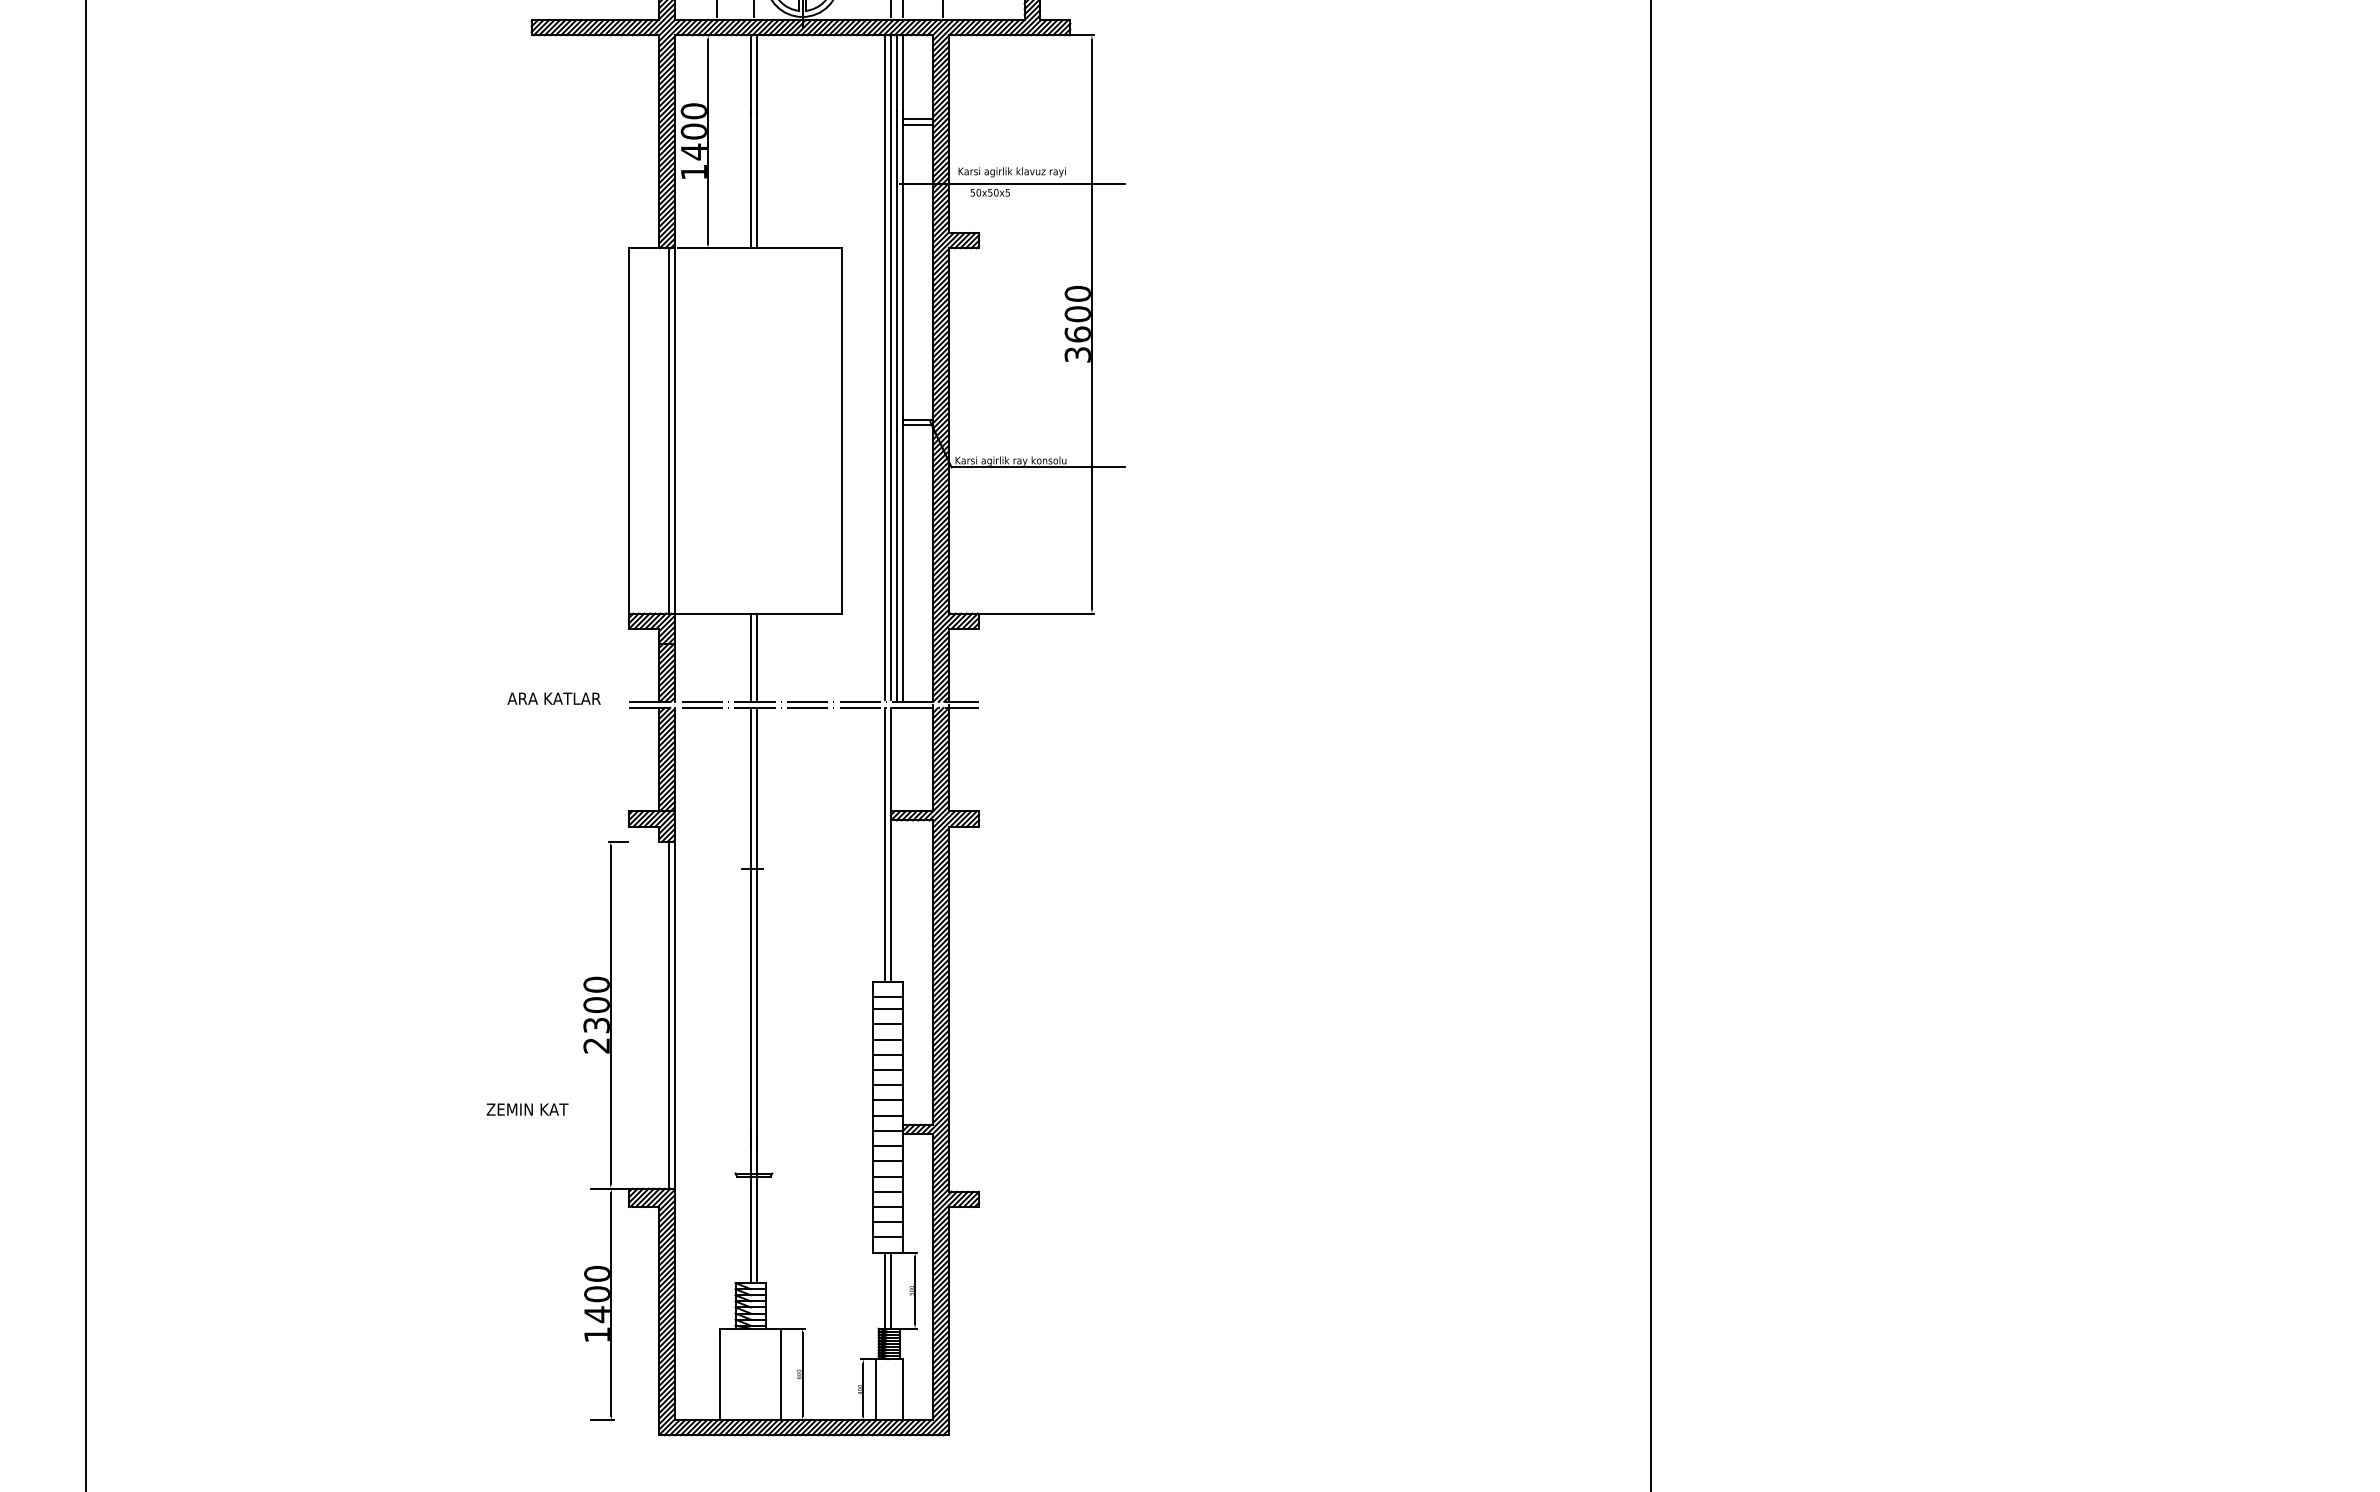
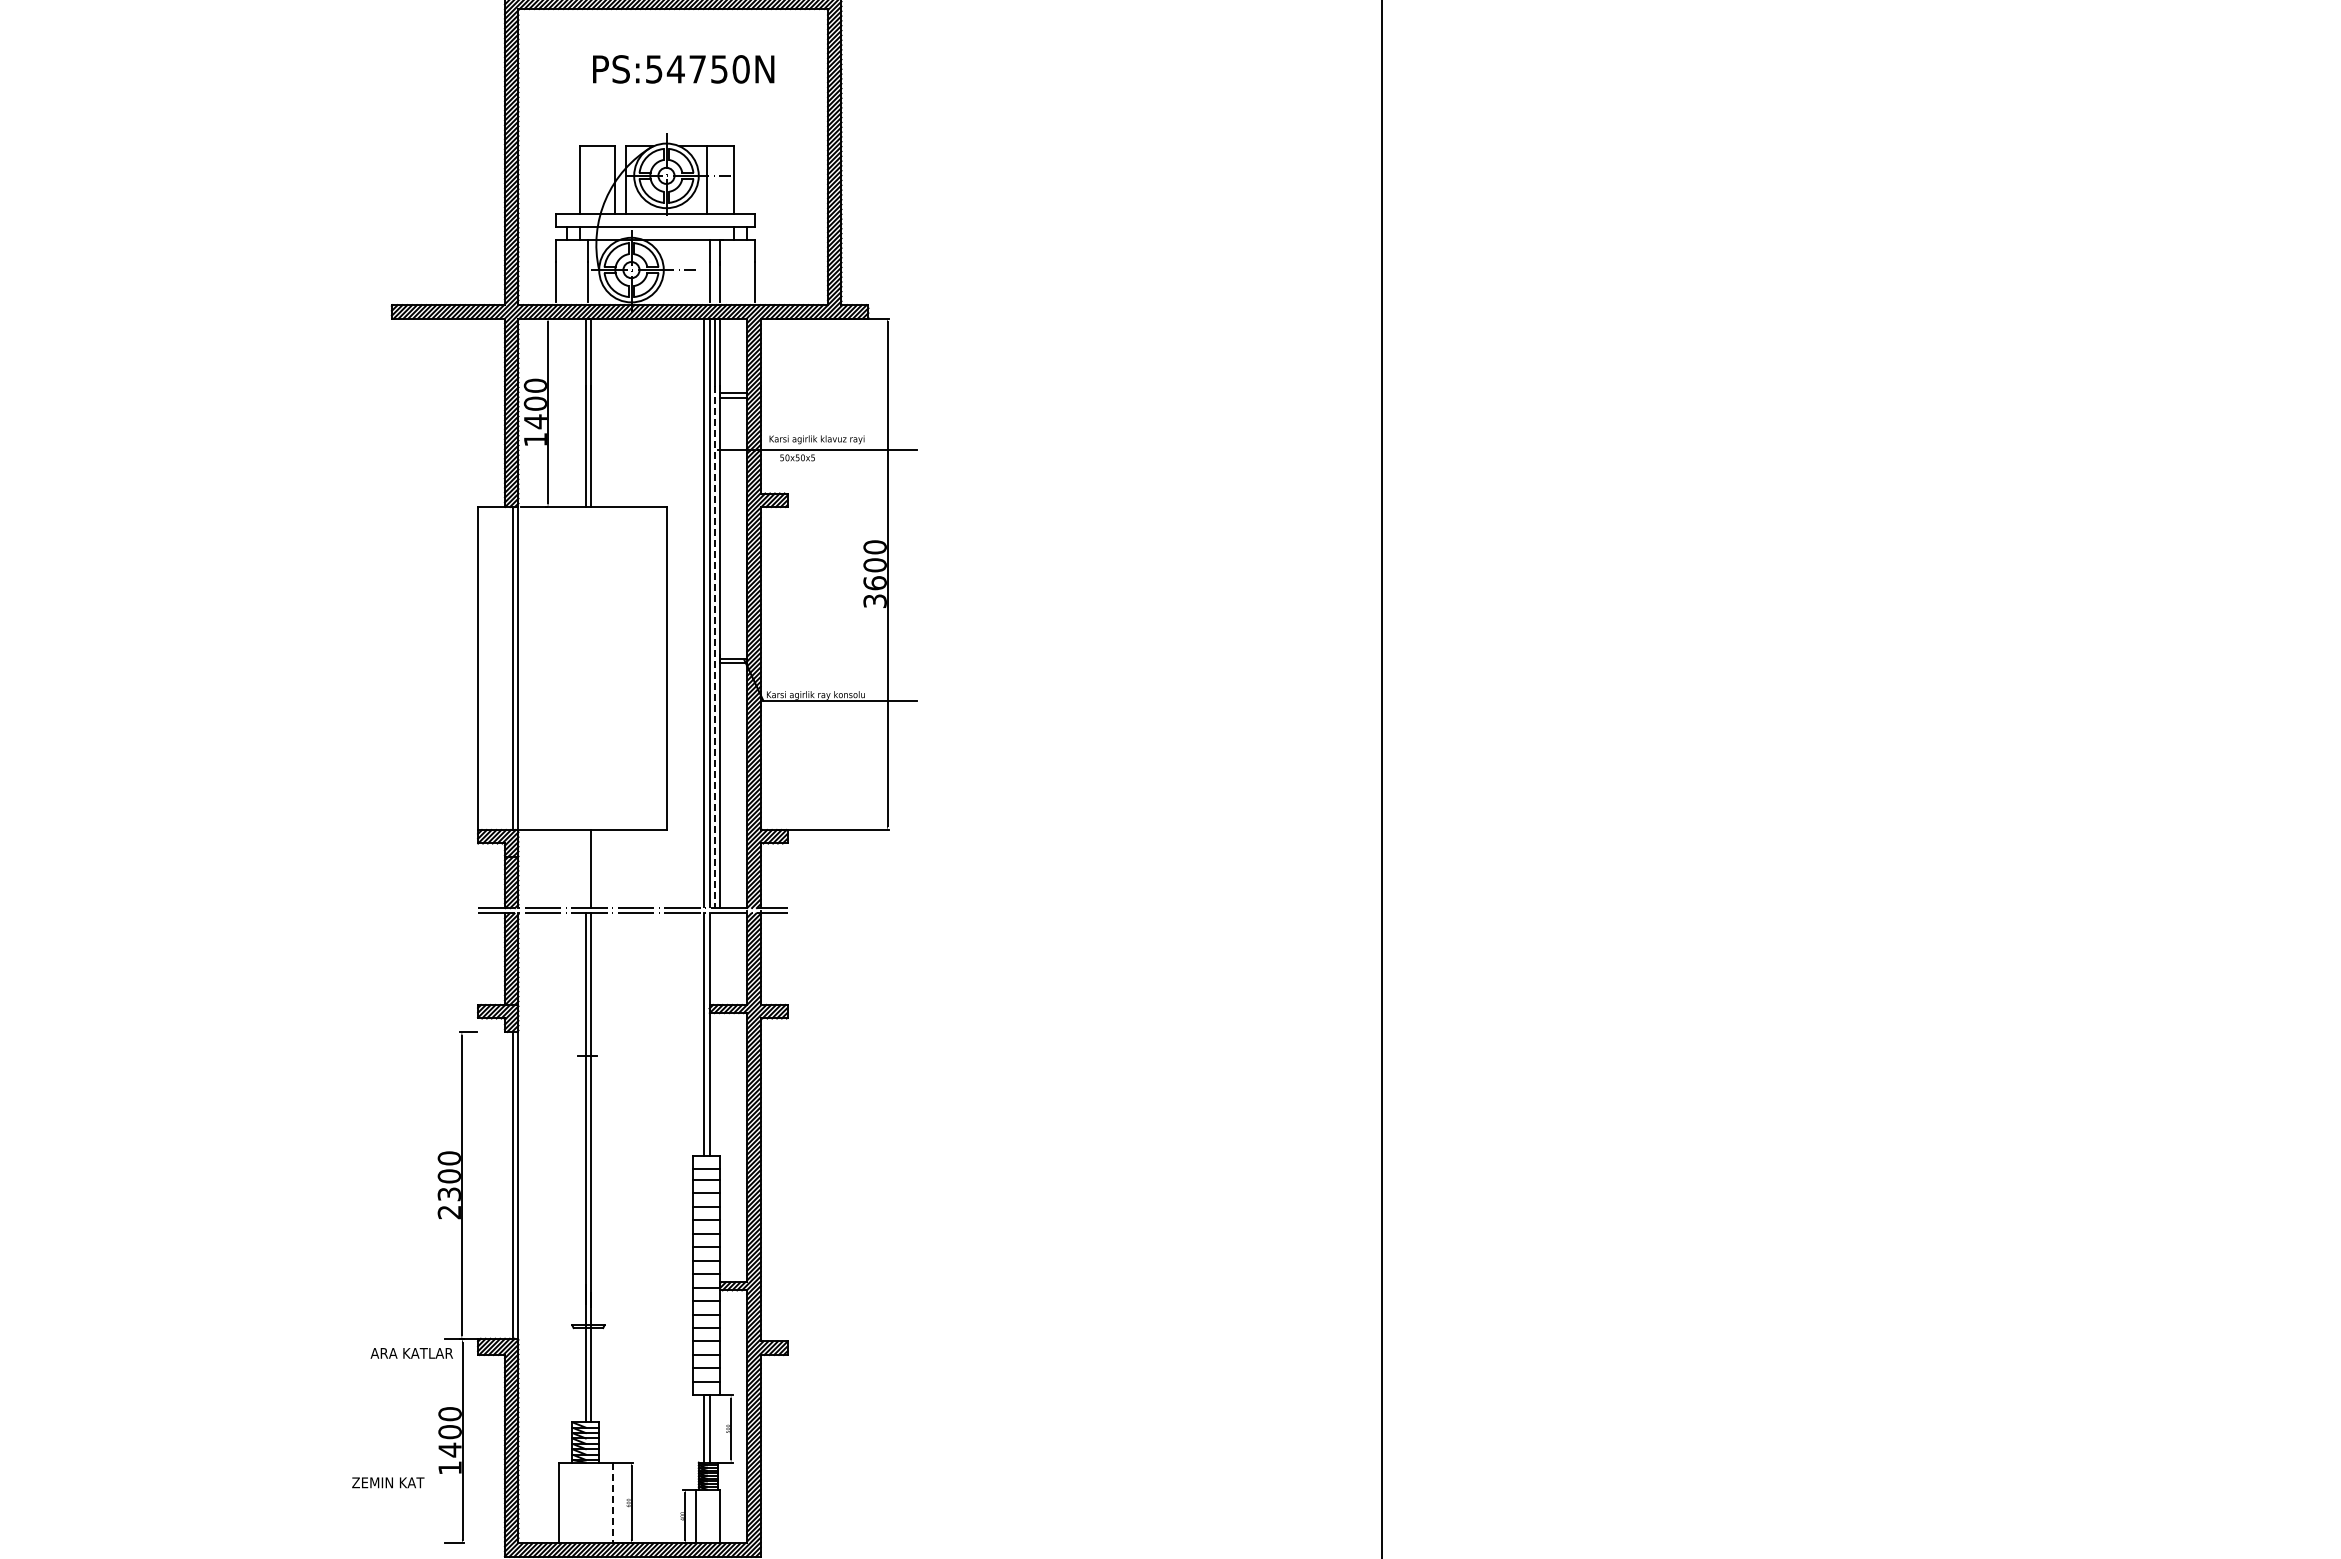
line: (896, 407) -> (714, 647), solid -> dashed
line: (750, 658) -> (585, 869), removed
text: (553, 698) -> (411, 1353), moved
text: (527, 1109) -> (388, 1482), moved
line: (781, 1374) -> (612, 1503), solid -> dashed

